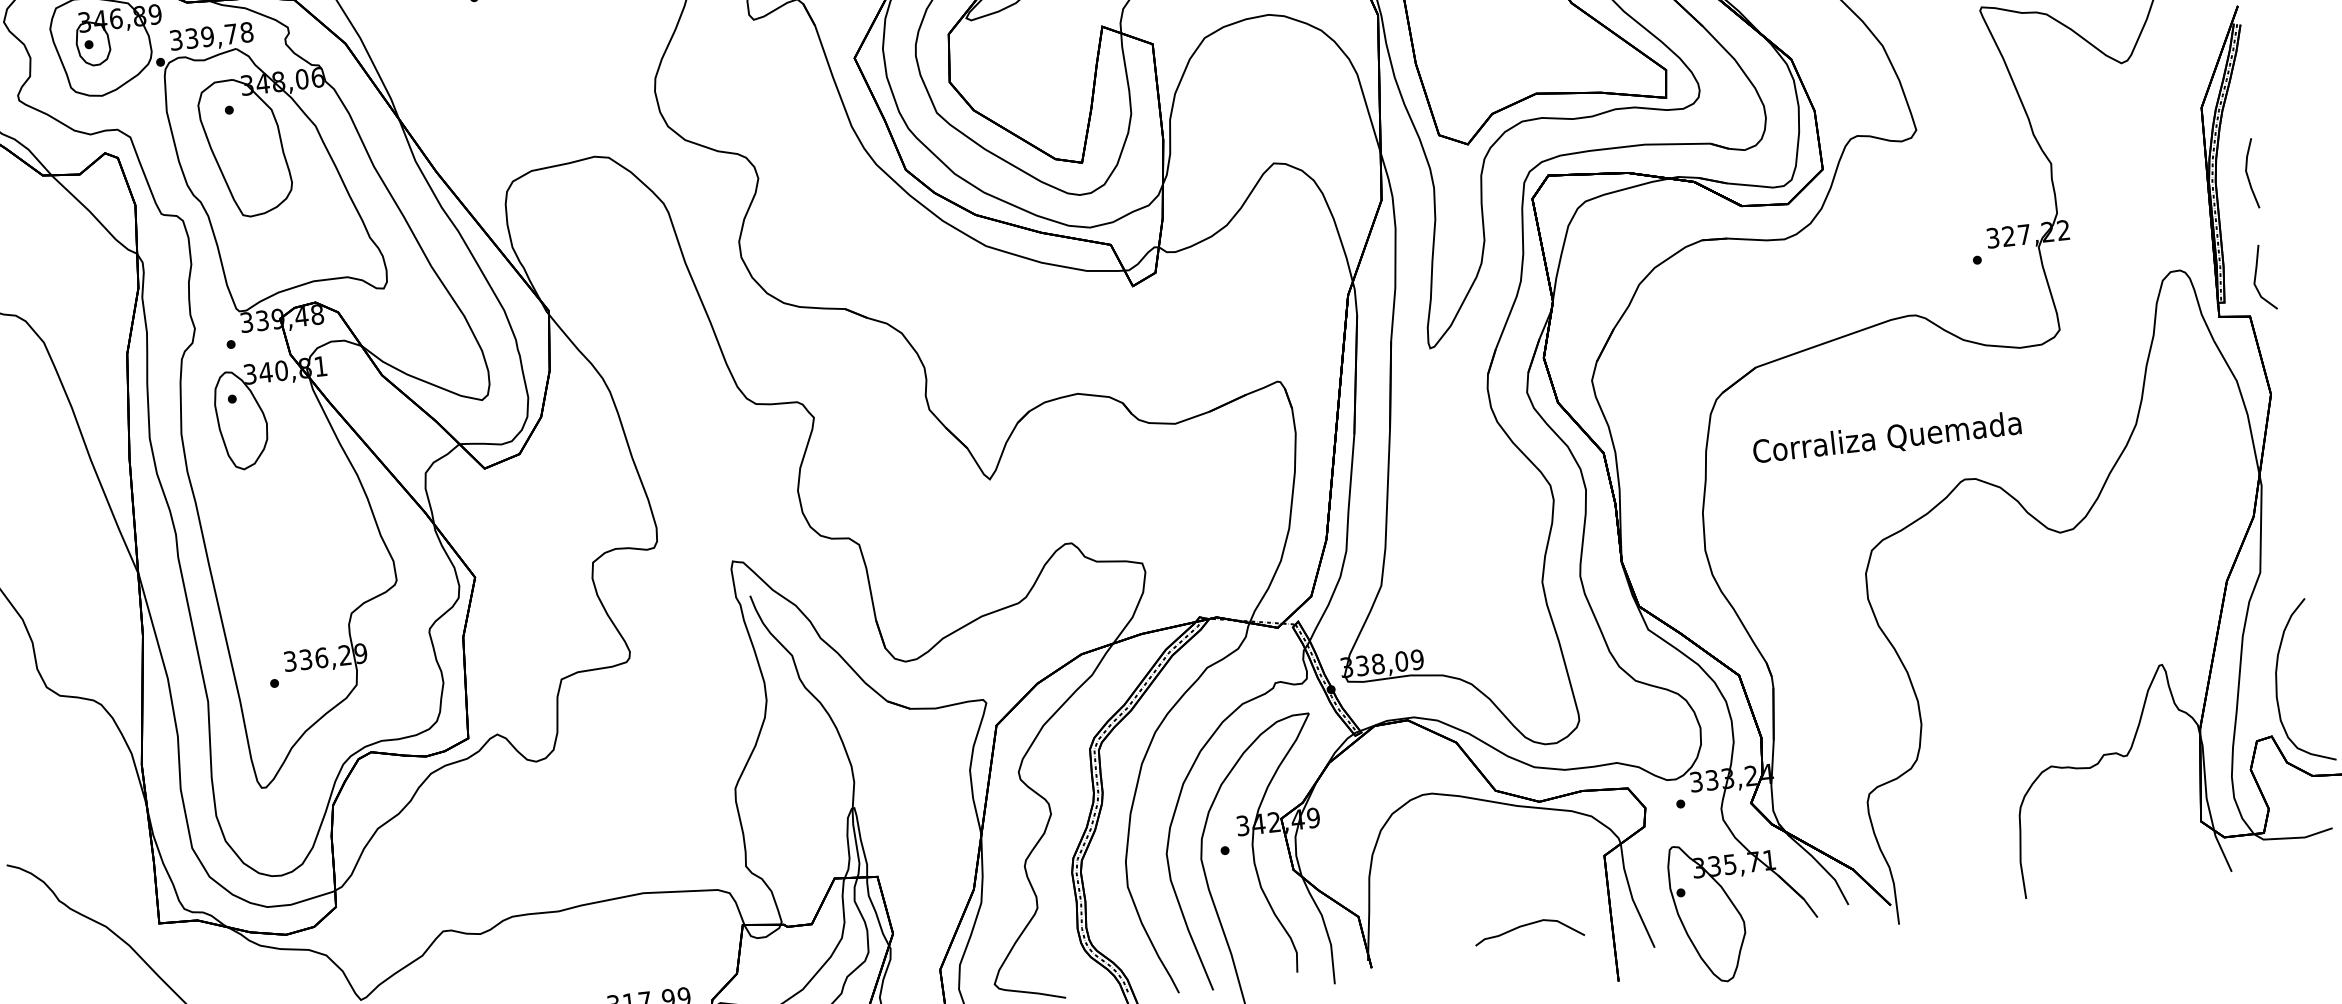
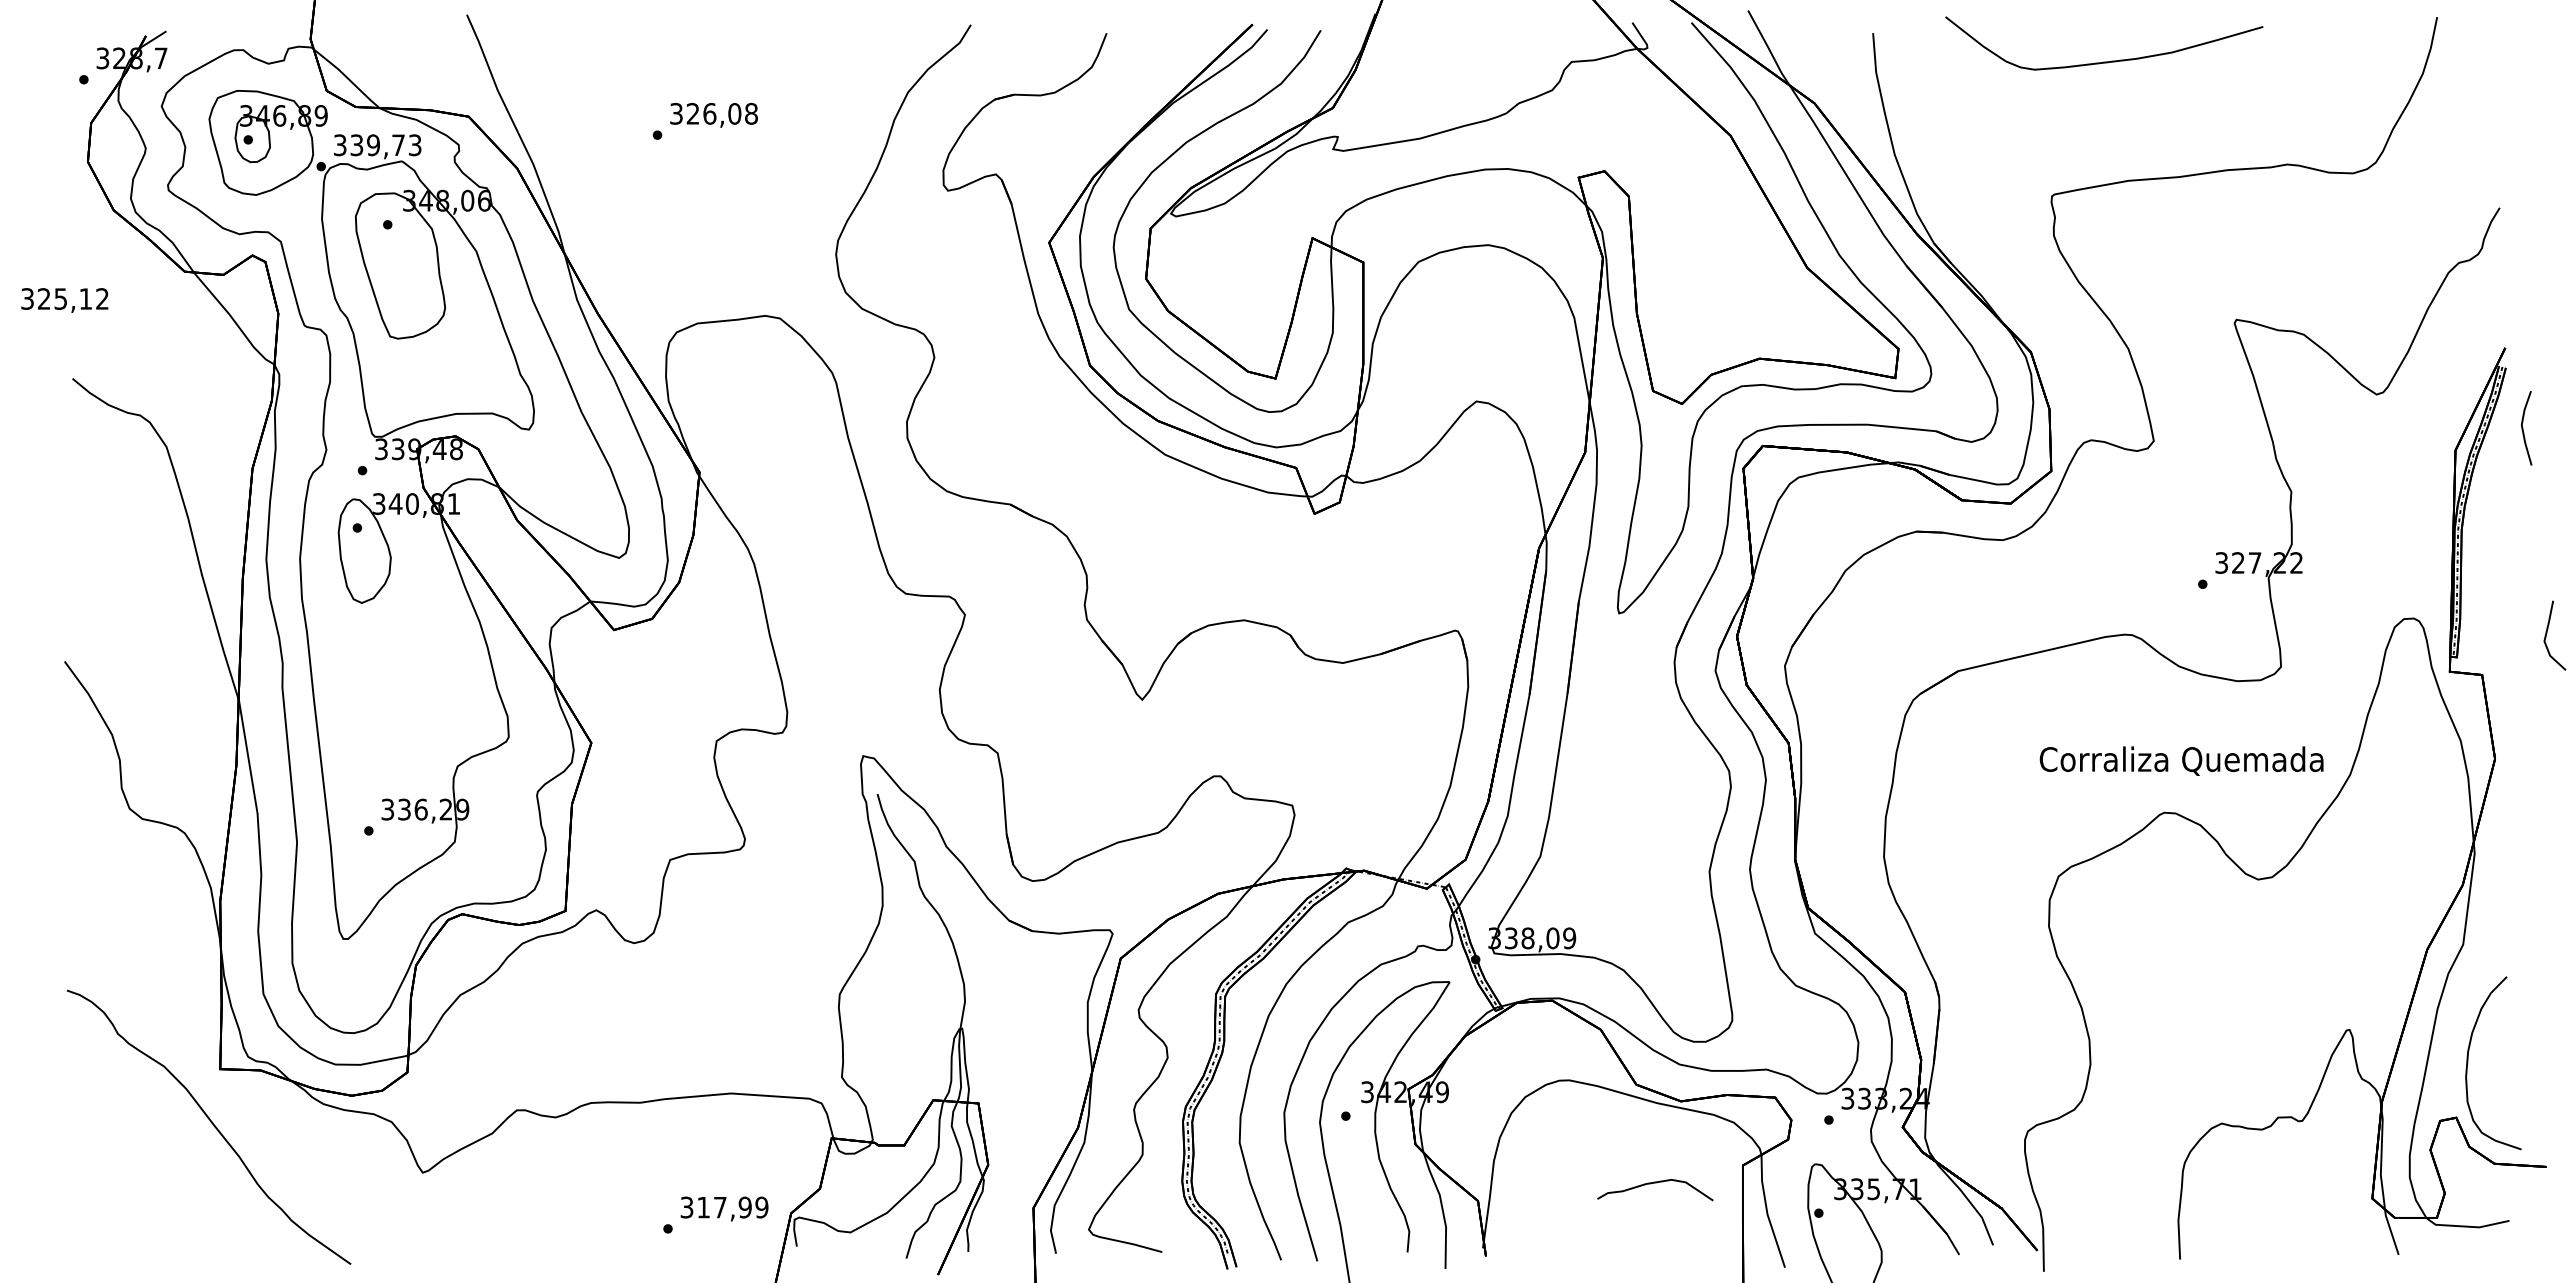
text: (246, 32) -> (414, 145), 339,78 -> 339,73
line: (2248, 174) -> (2523, 428), moved
line: (2256, 276) -> (2547, 633), moved
text: (1887, 438) -> (2181, 760), moved
curve: (1528, 925) -> (1655, 1183), moved

